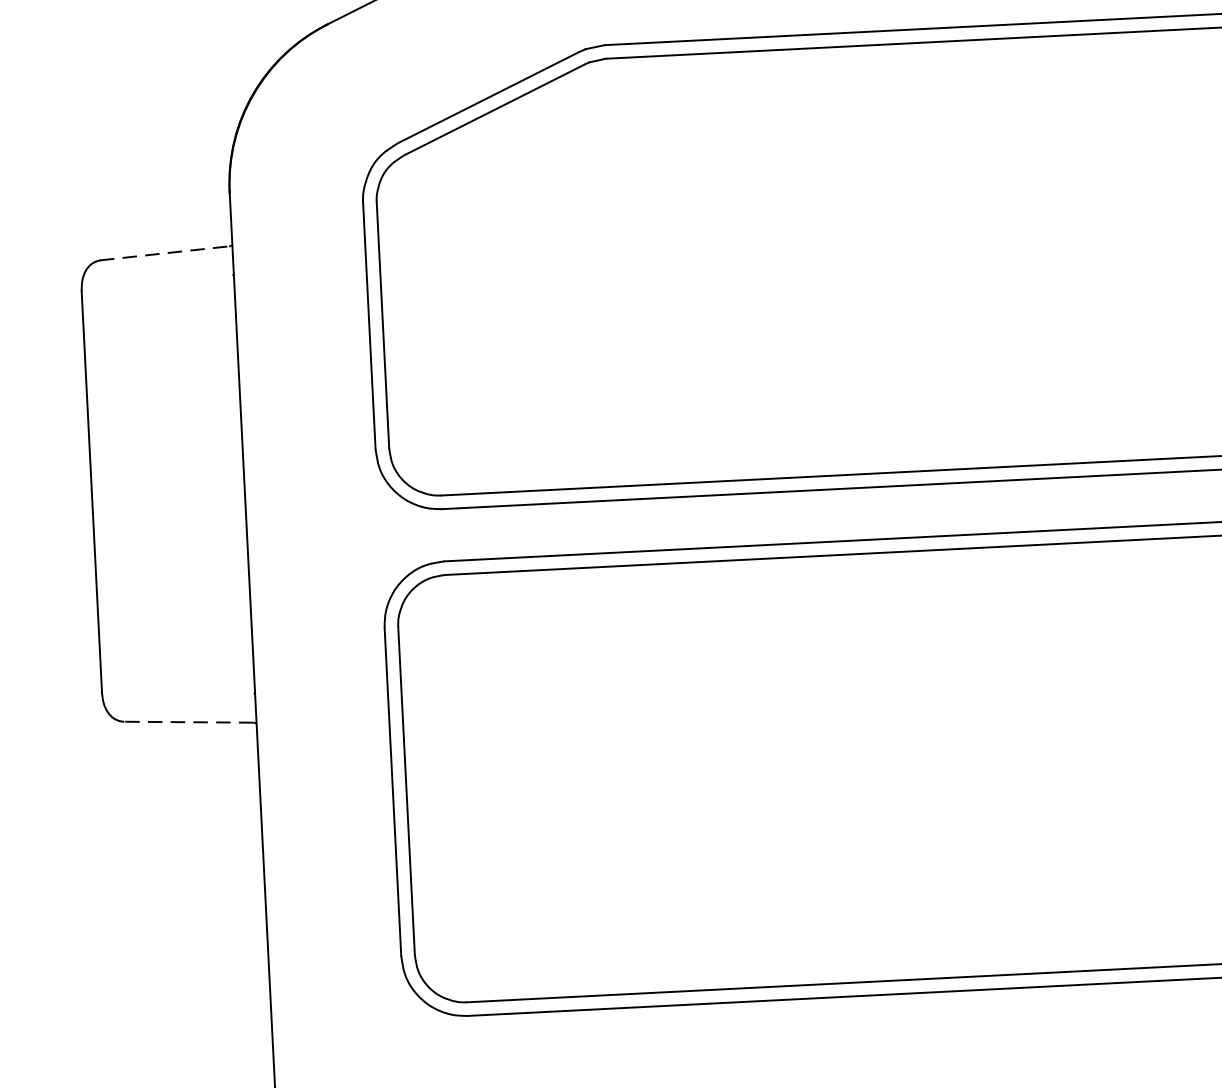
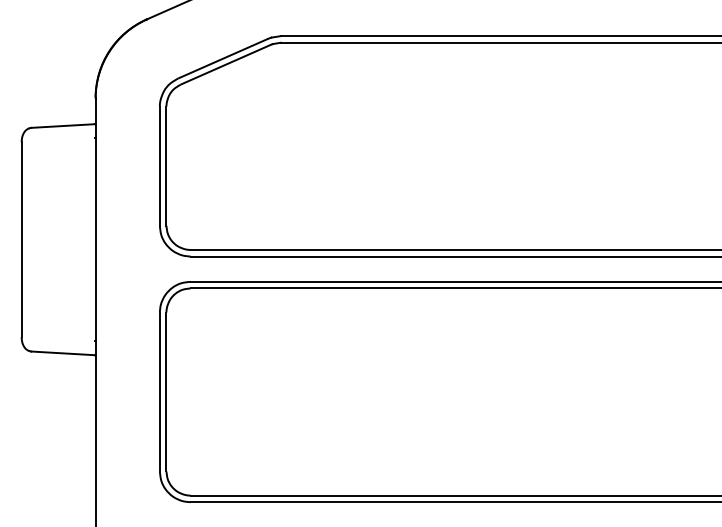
line: (166, 254) -> (63, 126), dashed -> solid
line: (188, 722) -> (62, 353), dashed -> solid

